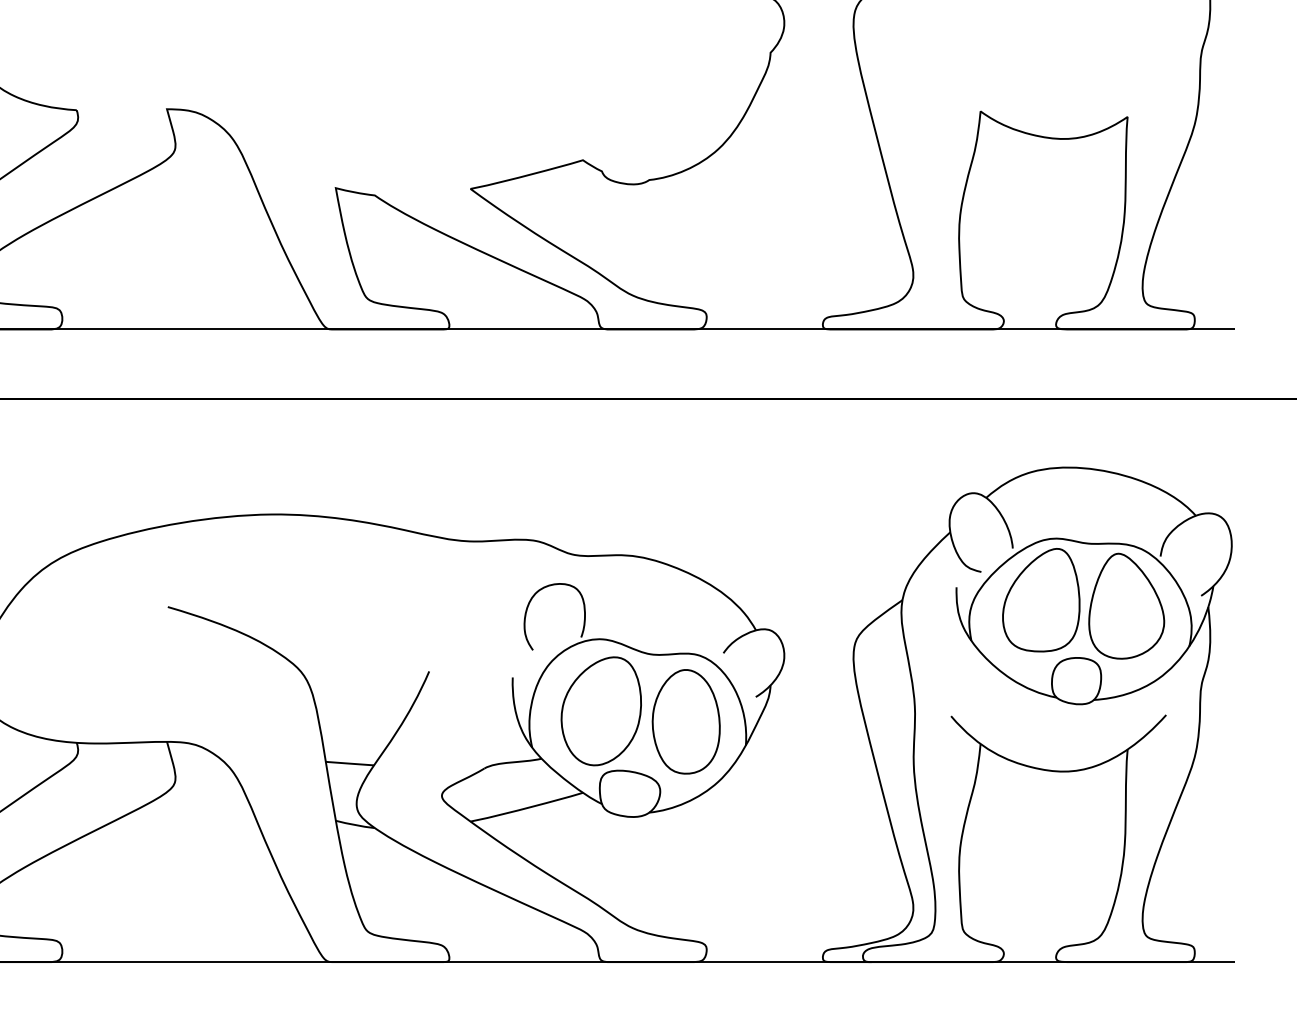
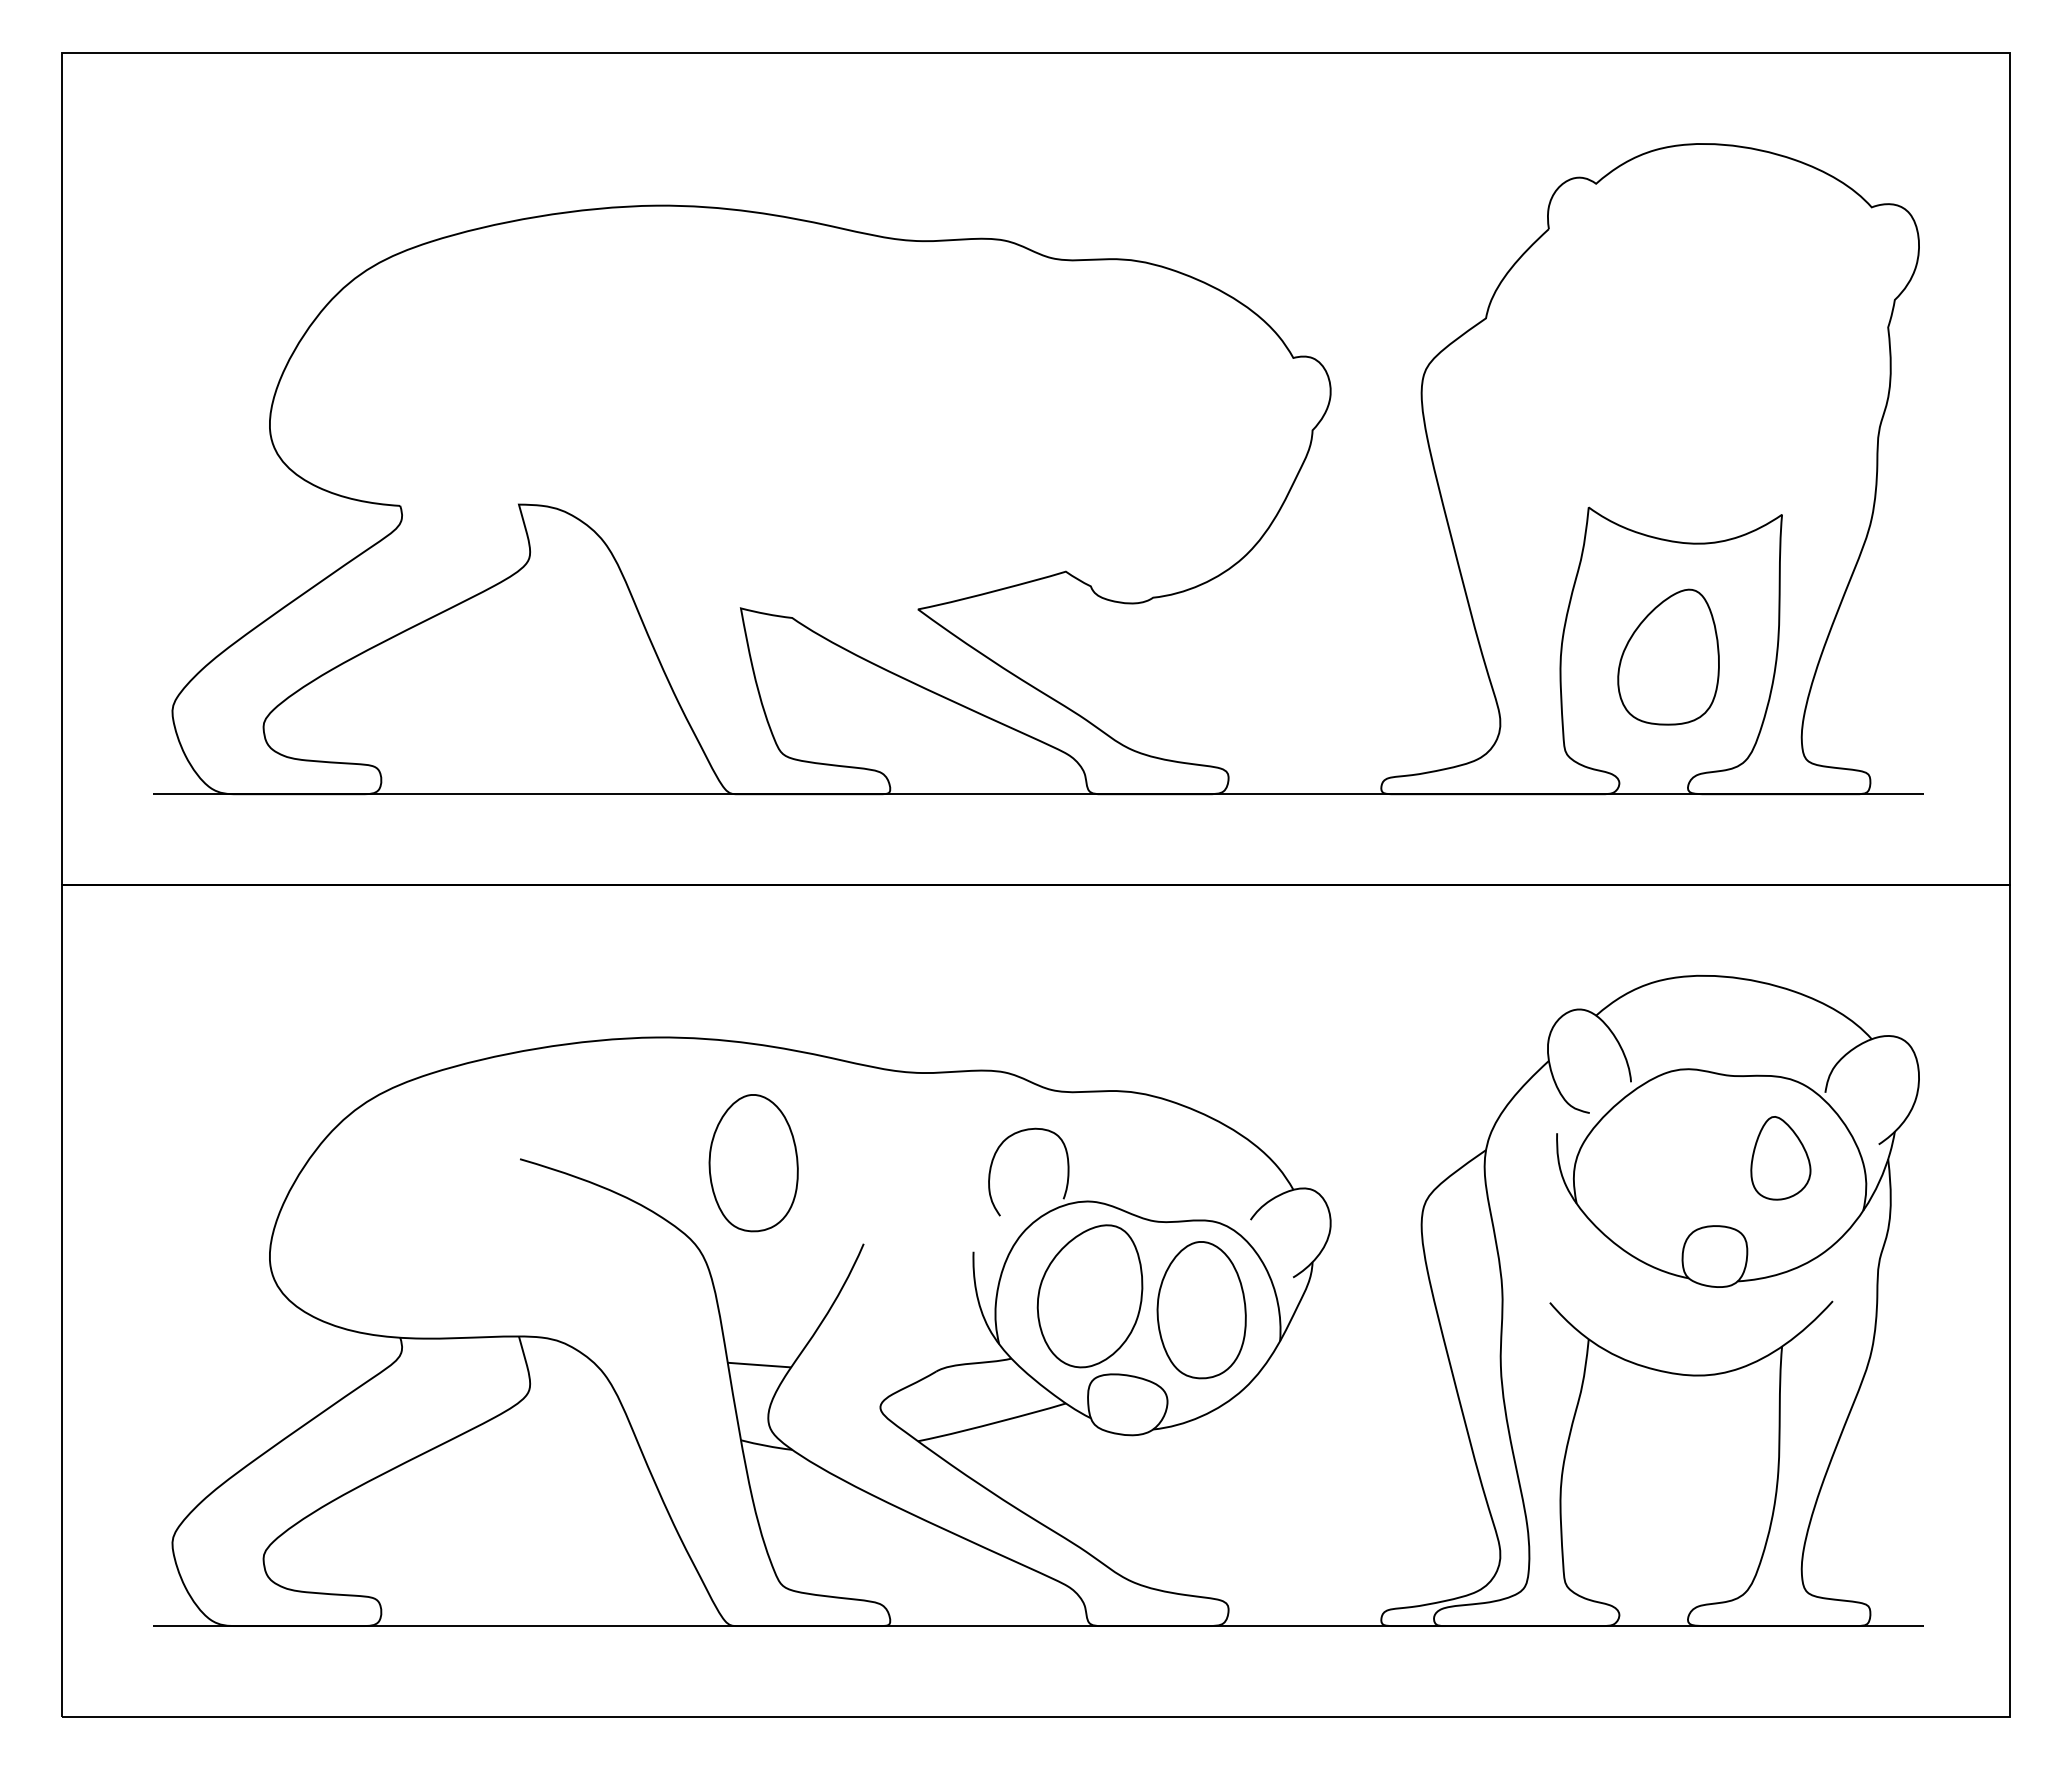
part: (1041, 599) -> (1668, 656), moved
part: (1126, 606) -> (1780, 1158), size x0.6
part: (345, 610) -> (753, 1163), added

